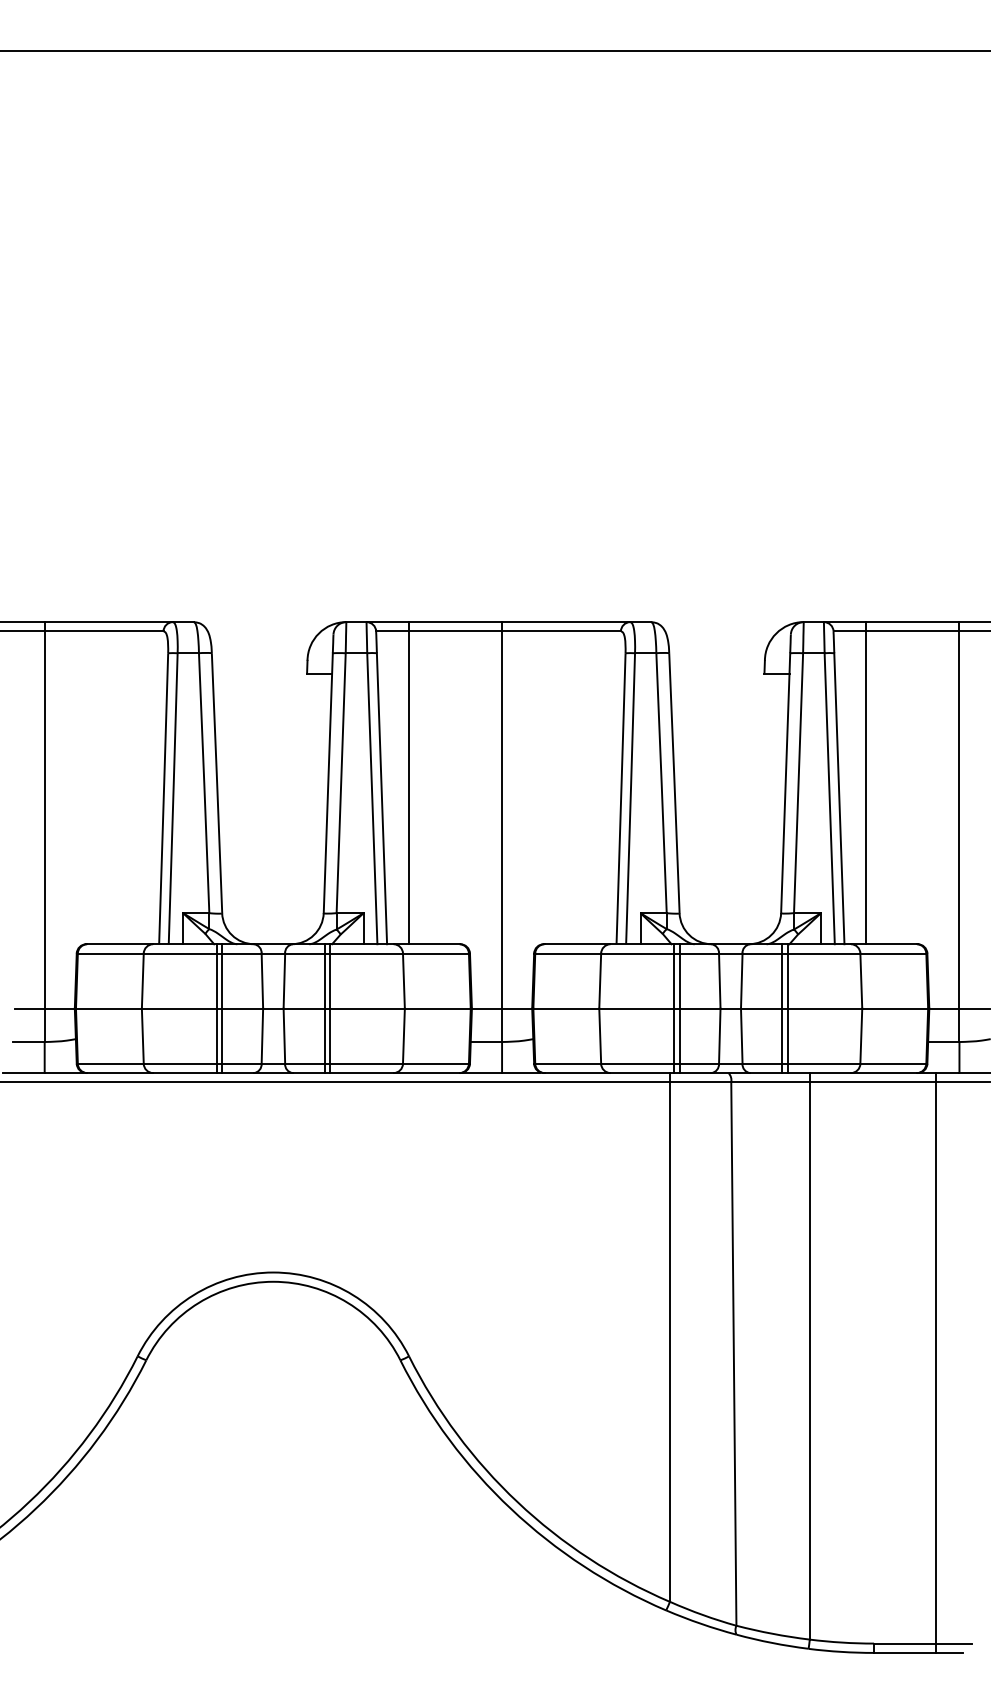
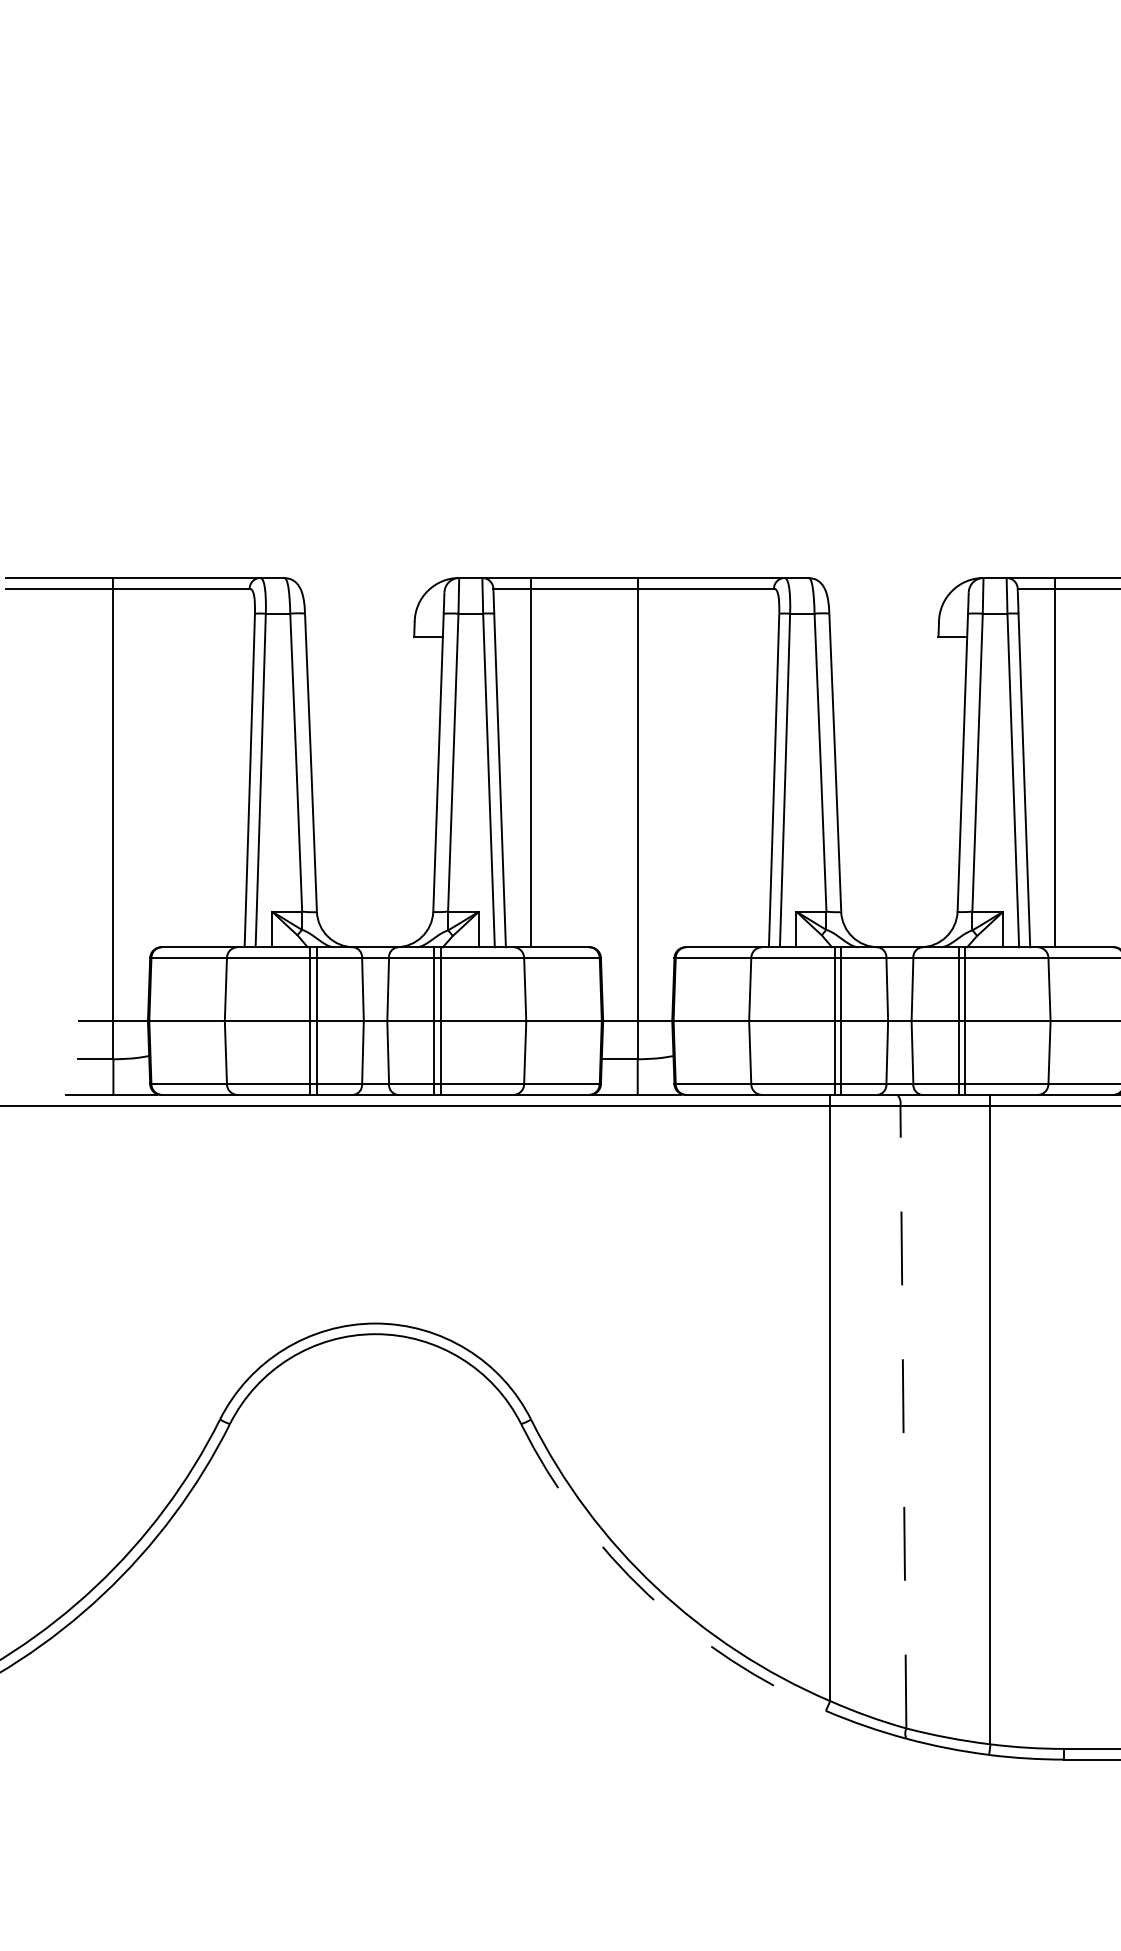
line: (733, 1354) -> (903, 1417), solid -> dashed
arc: (511, 1509) -> (648, 1595), solid -> dashed

